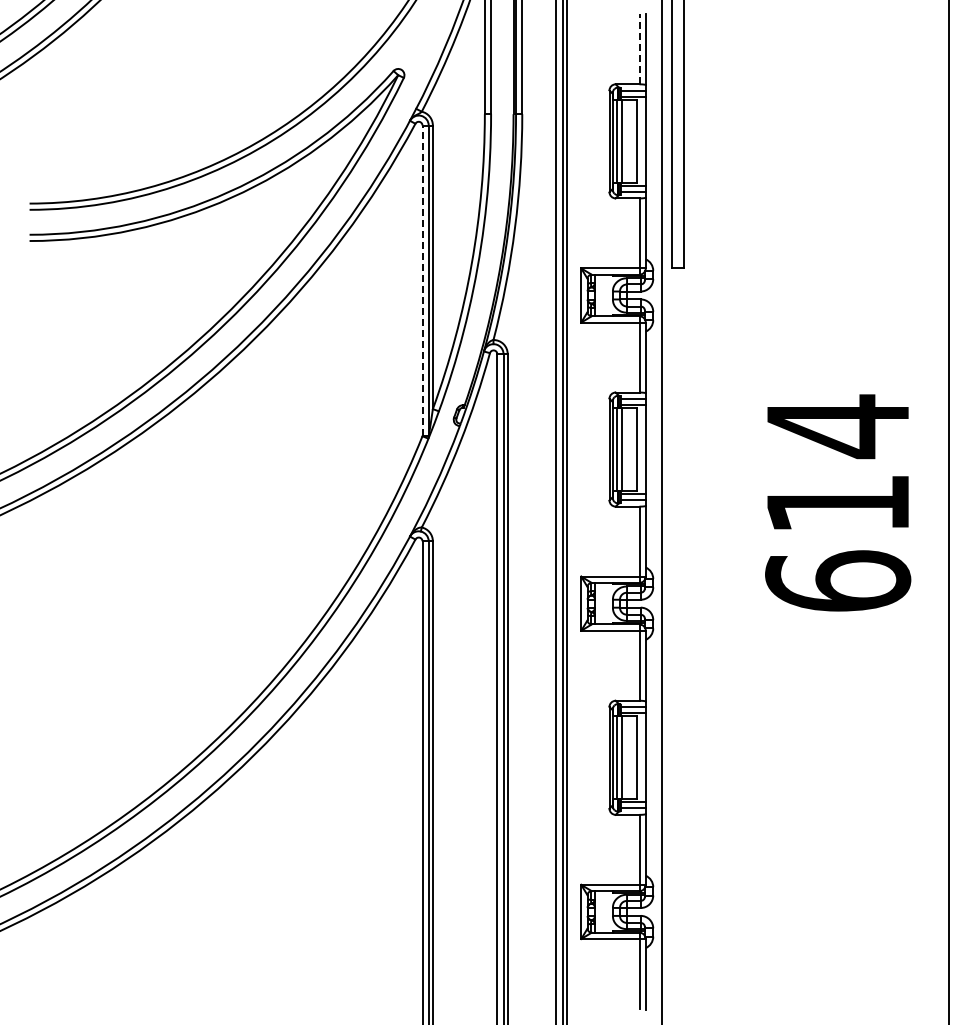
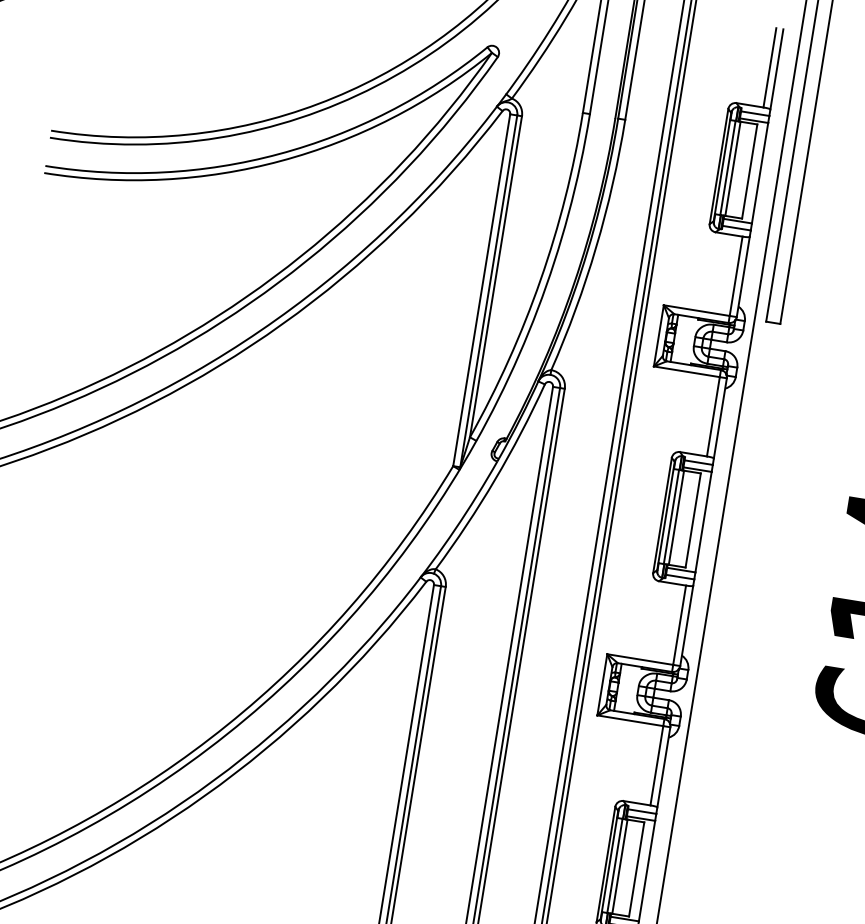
line: (639, 48) -> (770, 66), dashed -> solid
line: (422, 280) -> (481, 289), dashed -> solid

